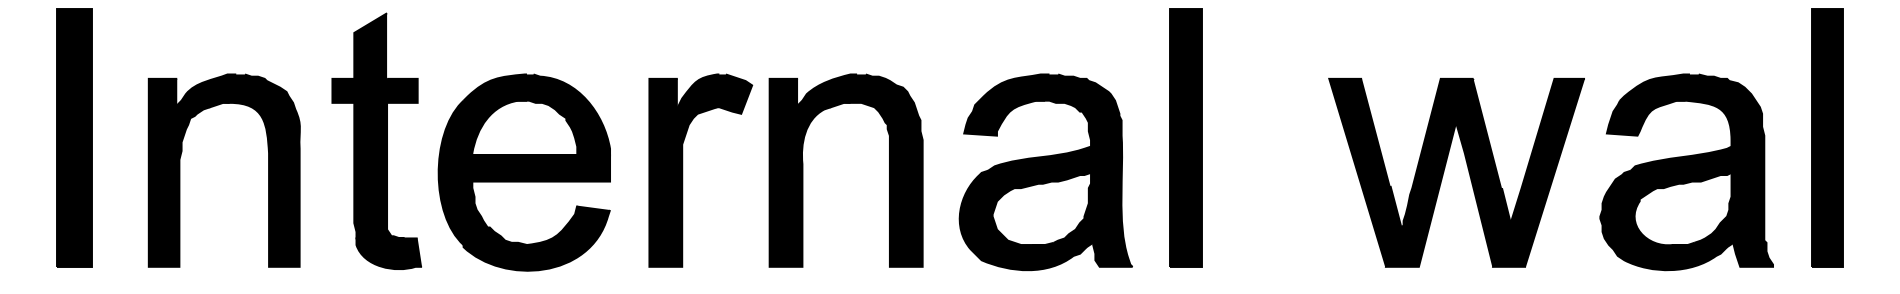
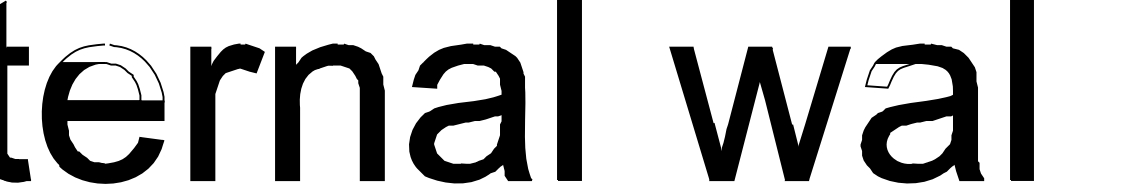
fill: (536, 114) -> (111, 72), removed
fill: (1645, 117) -> (893, 74), removed

